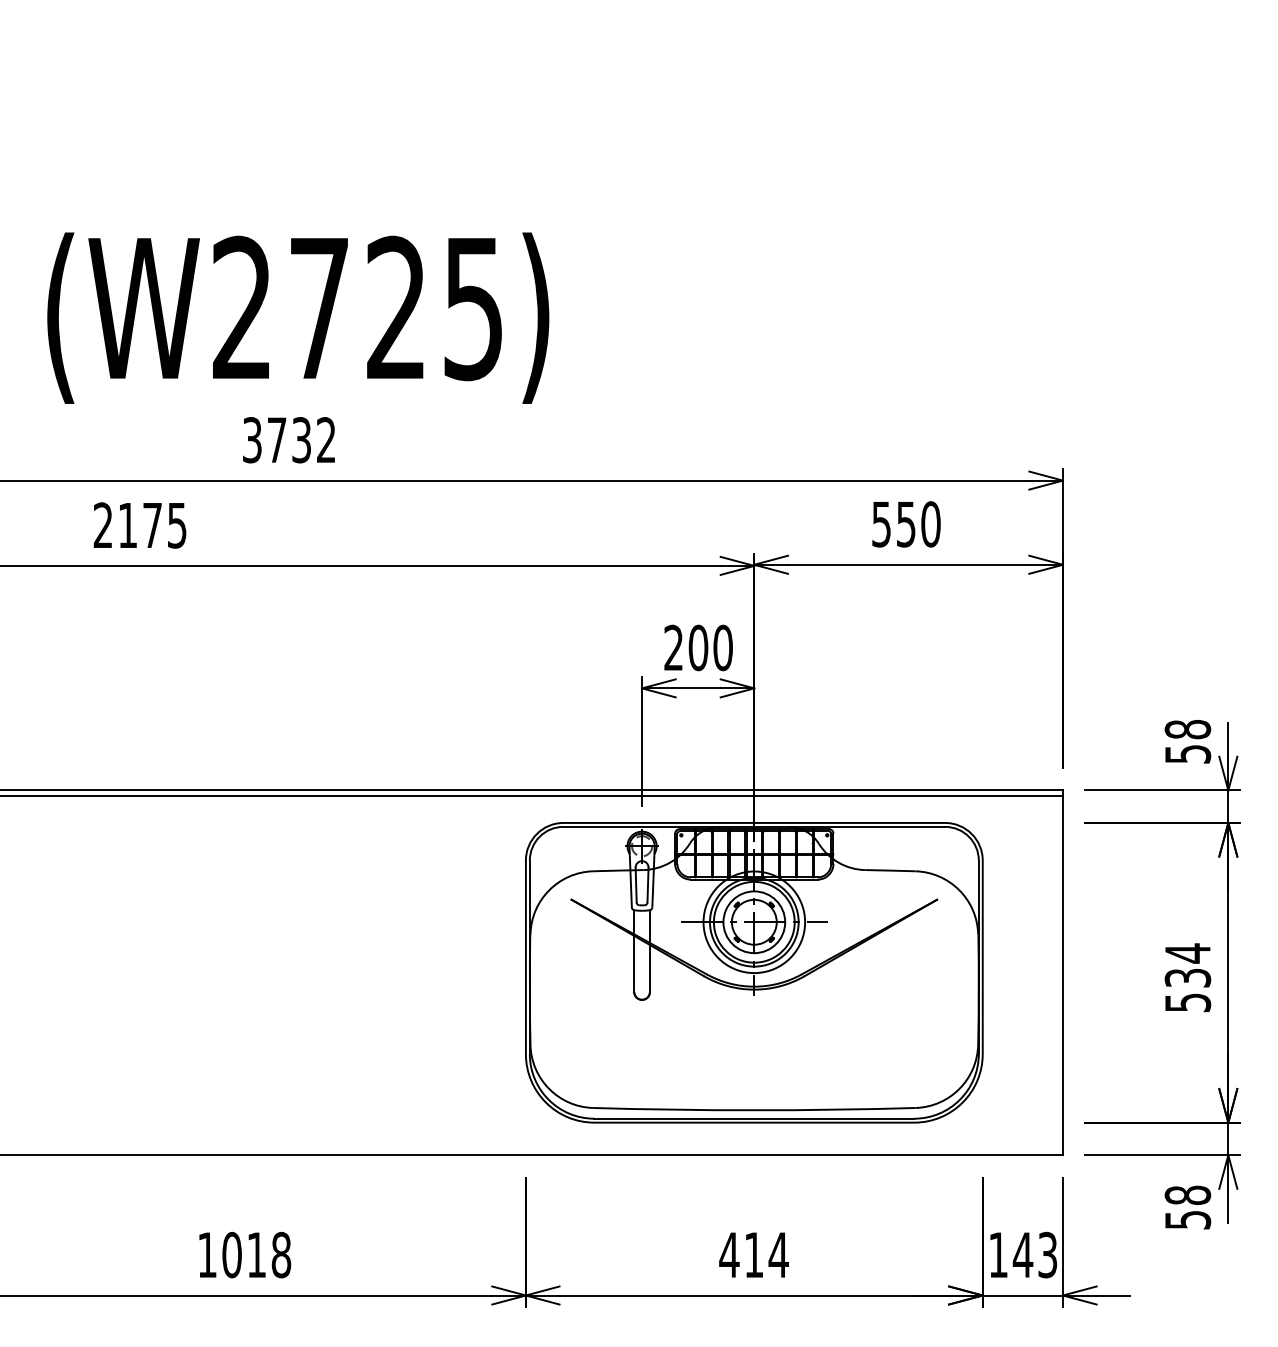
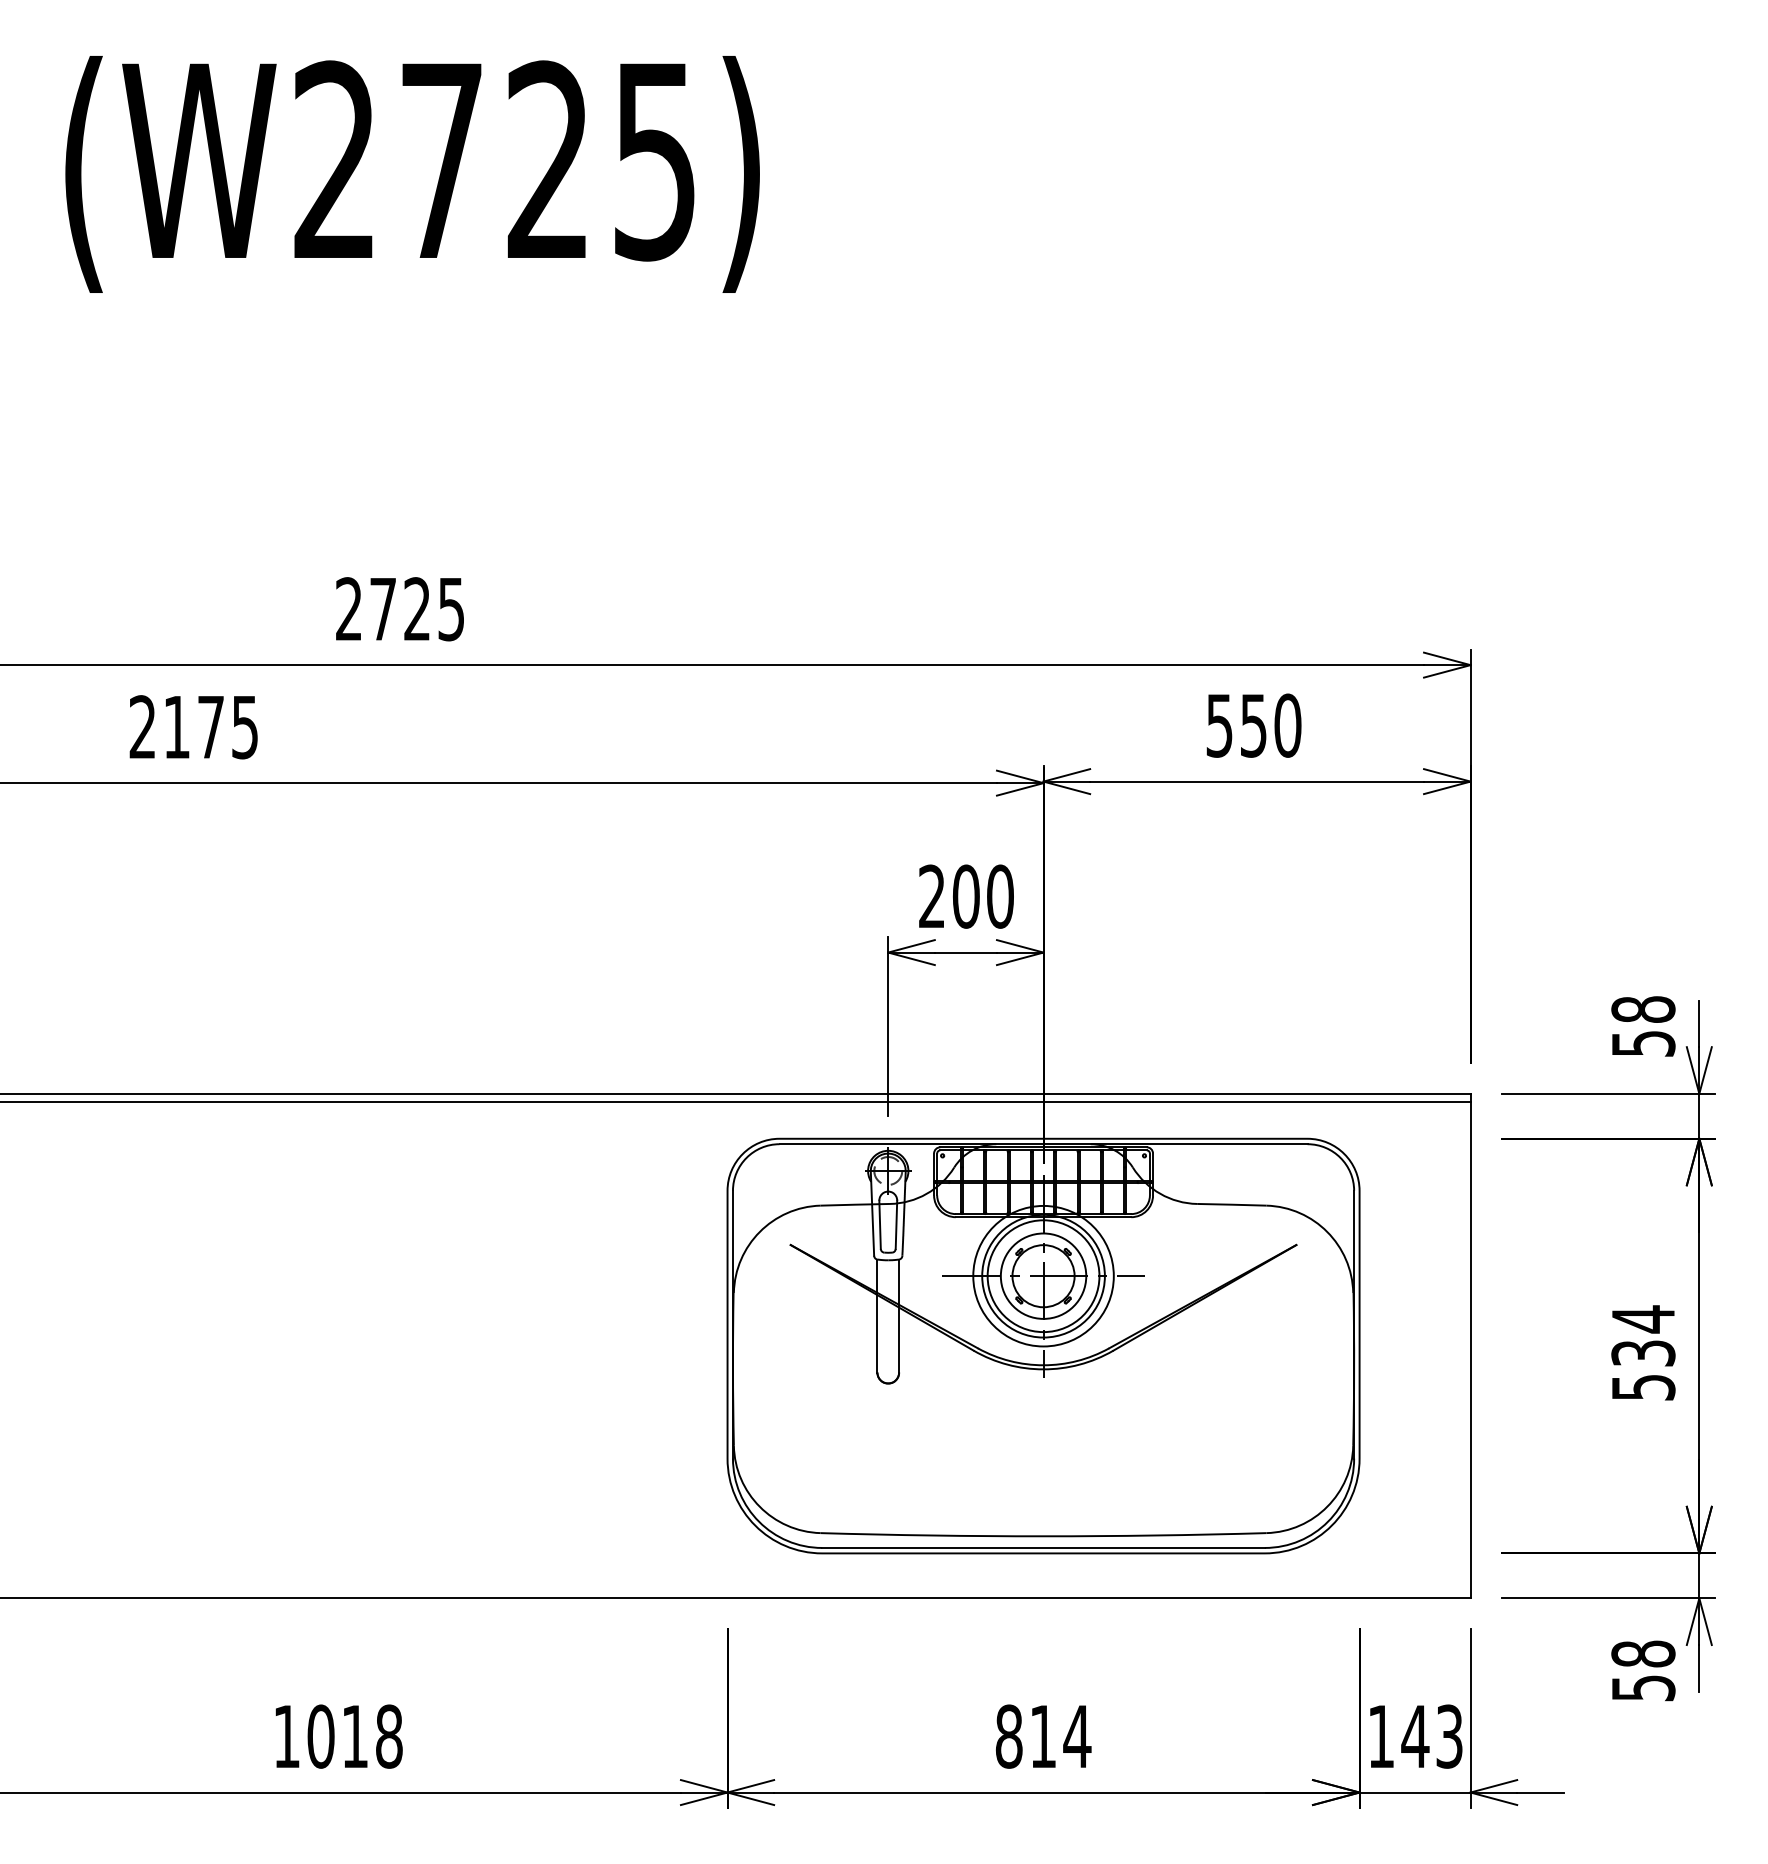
text: (298, 318) -> (412, 174), moved
text: (288, 440) -> (399, 609), 3732 -> 2725
text: (728, 1254) -> (1008, 1736), 414 -> 814

